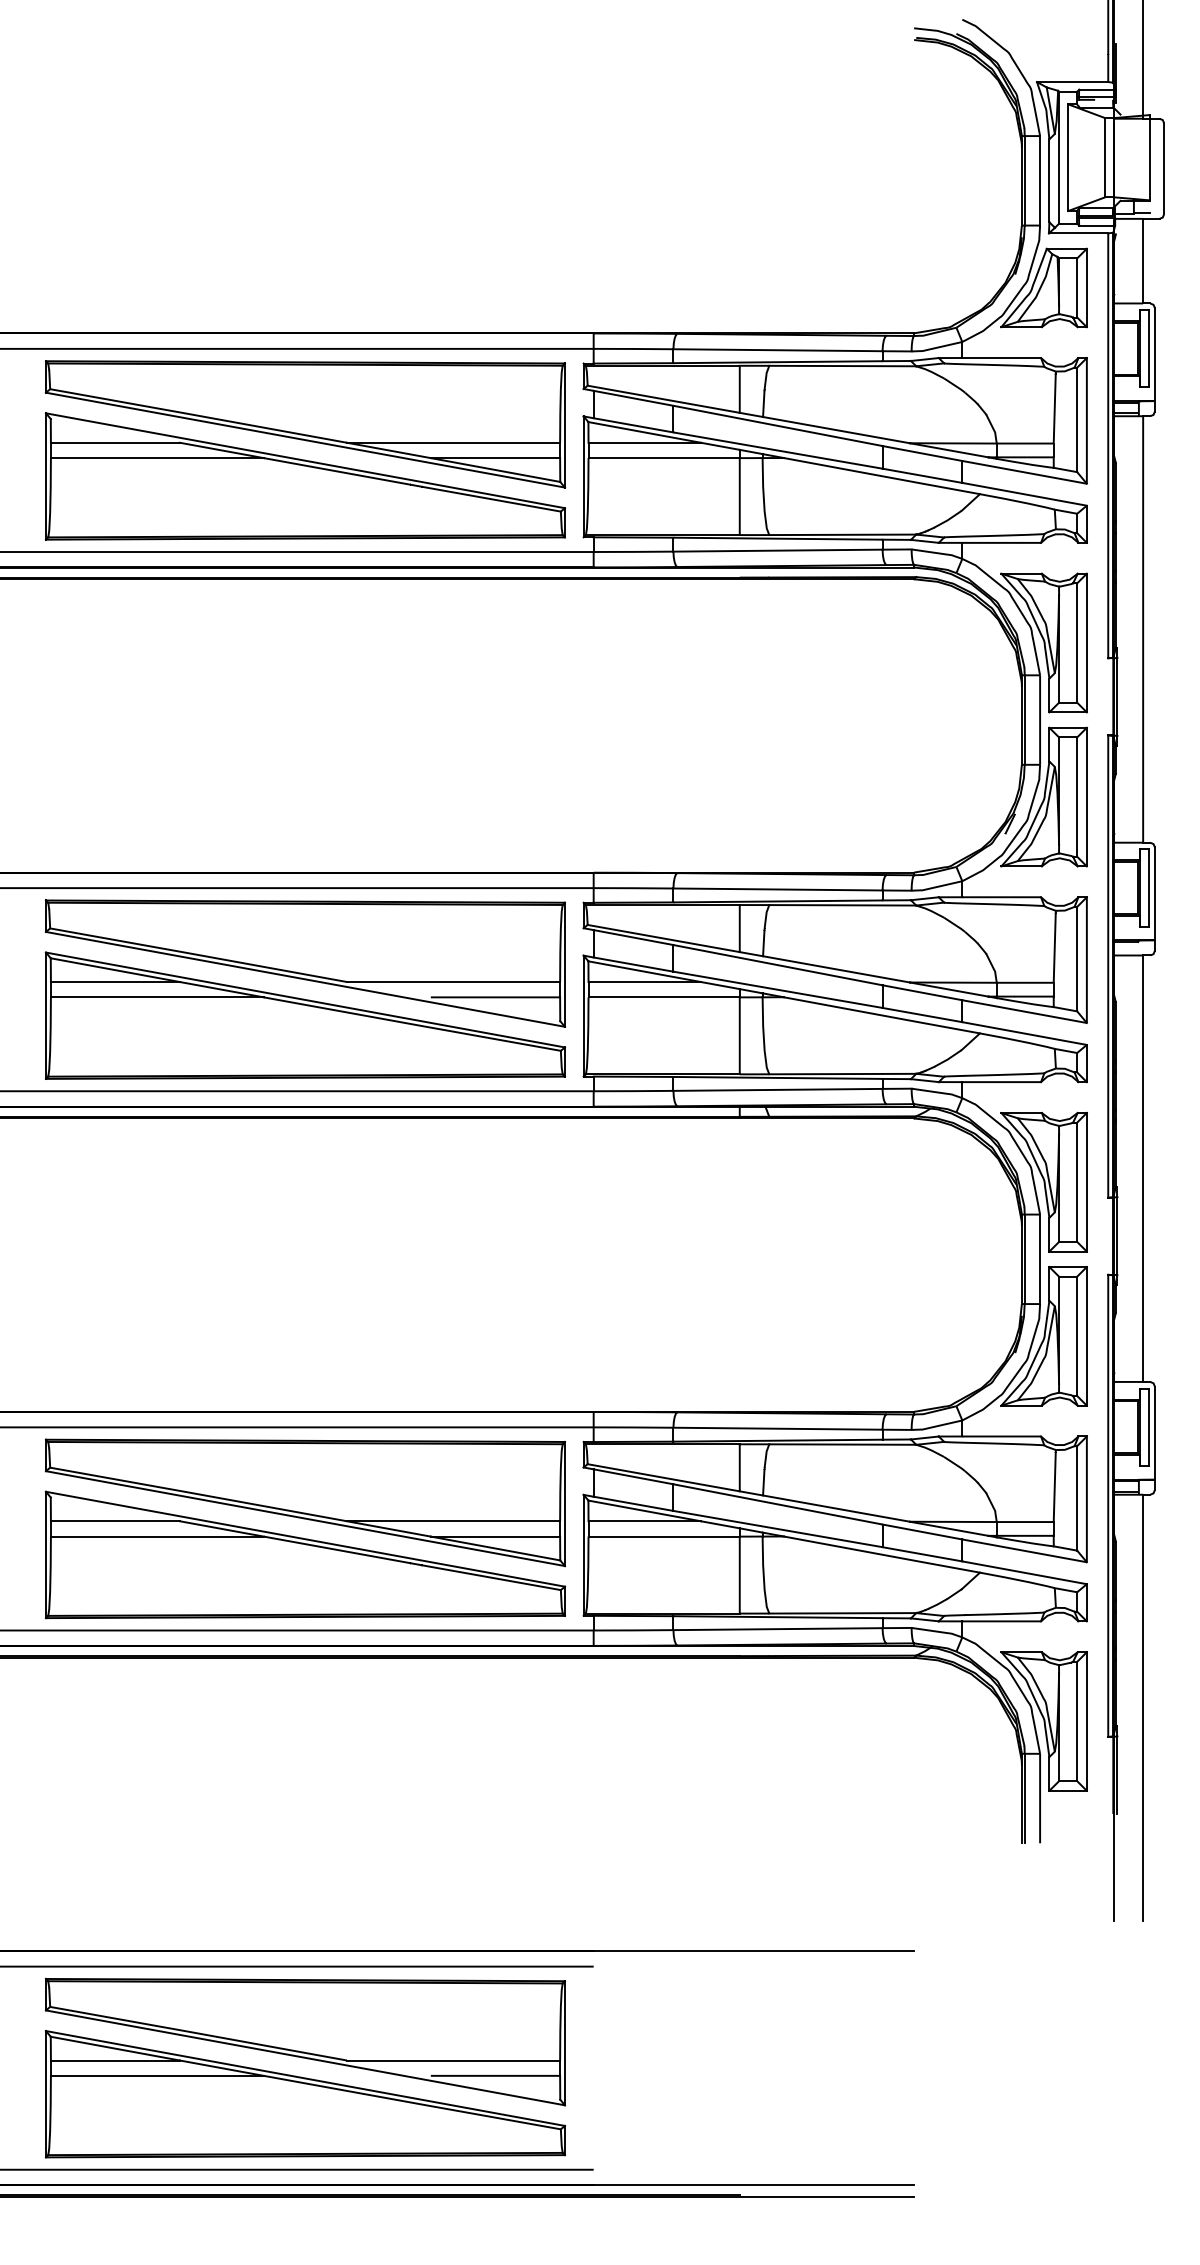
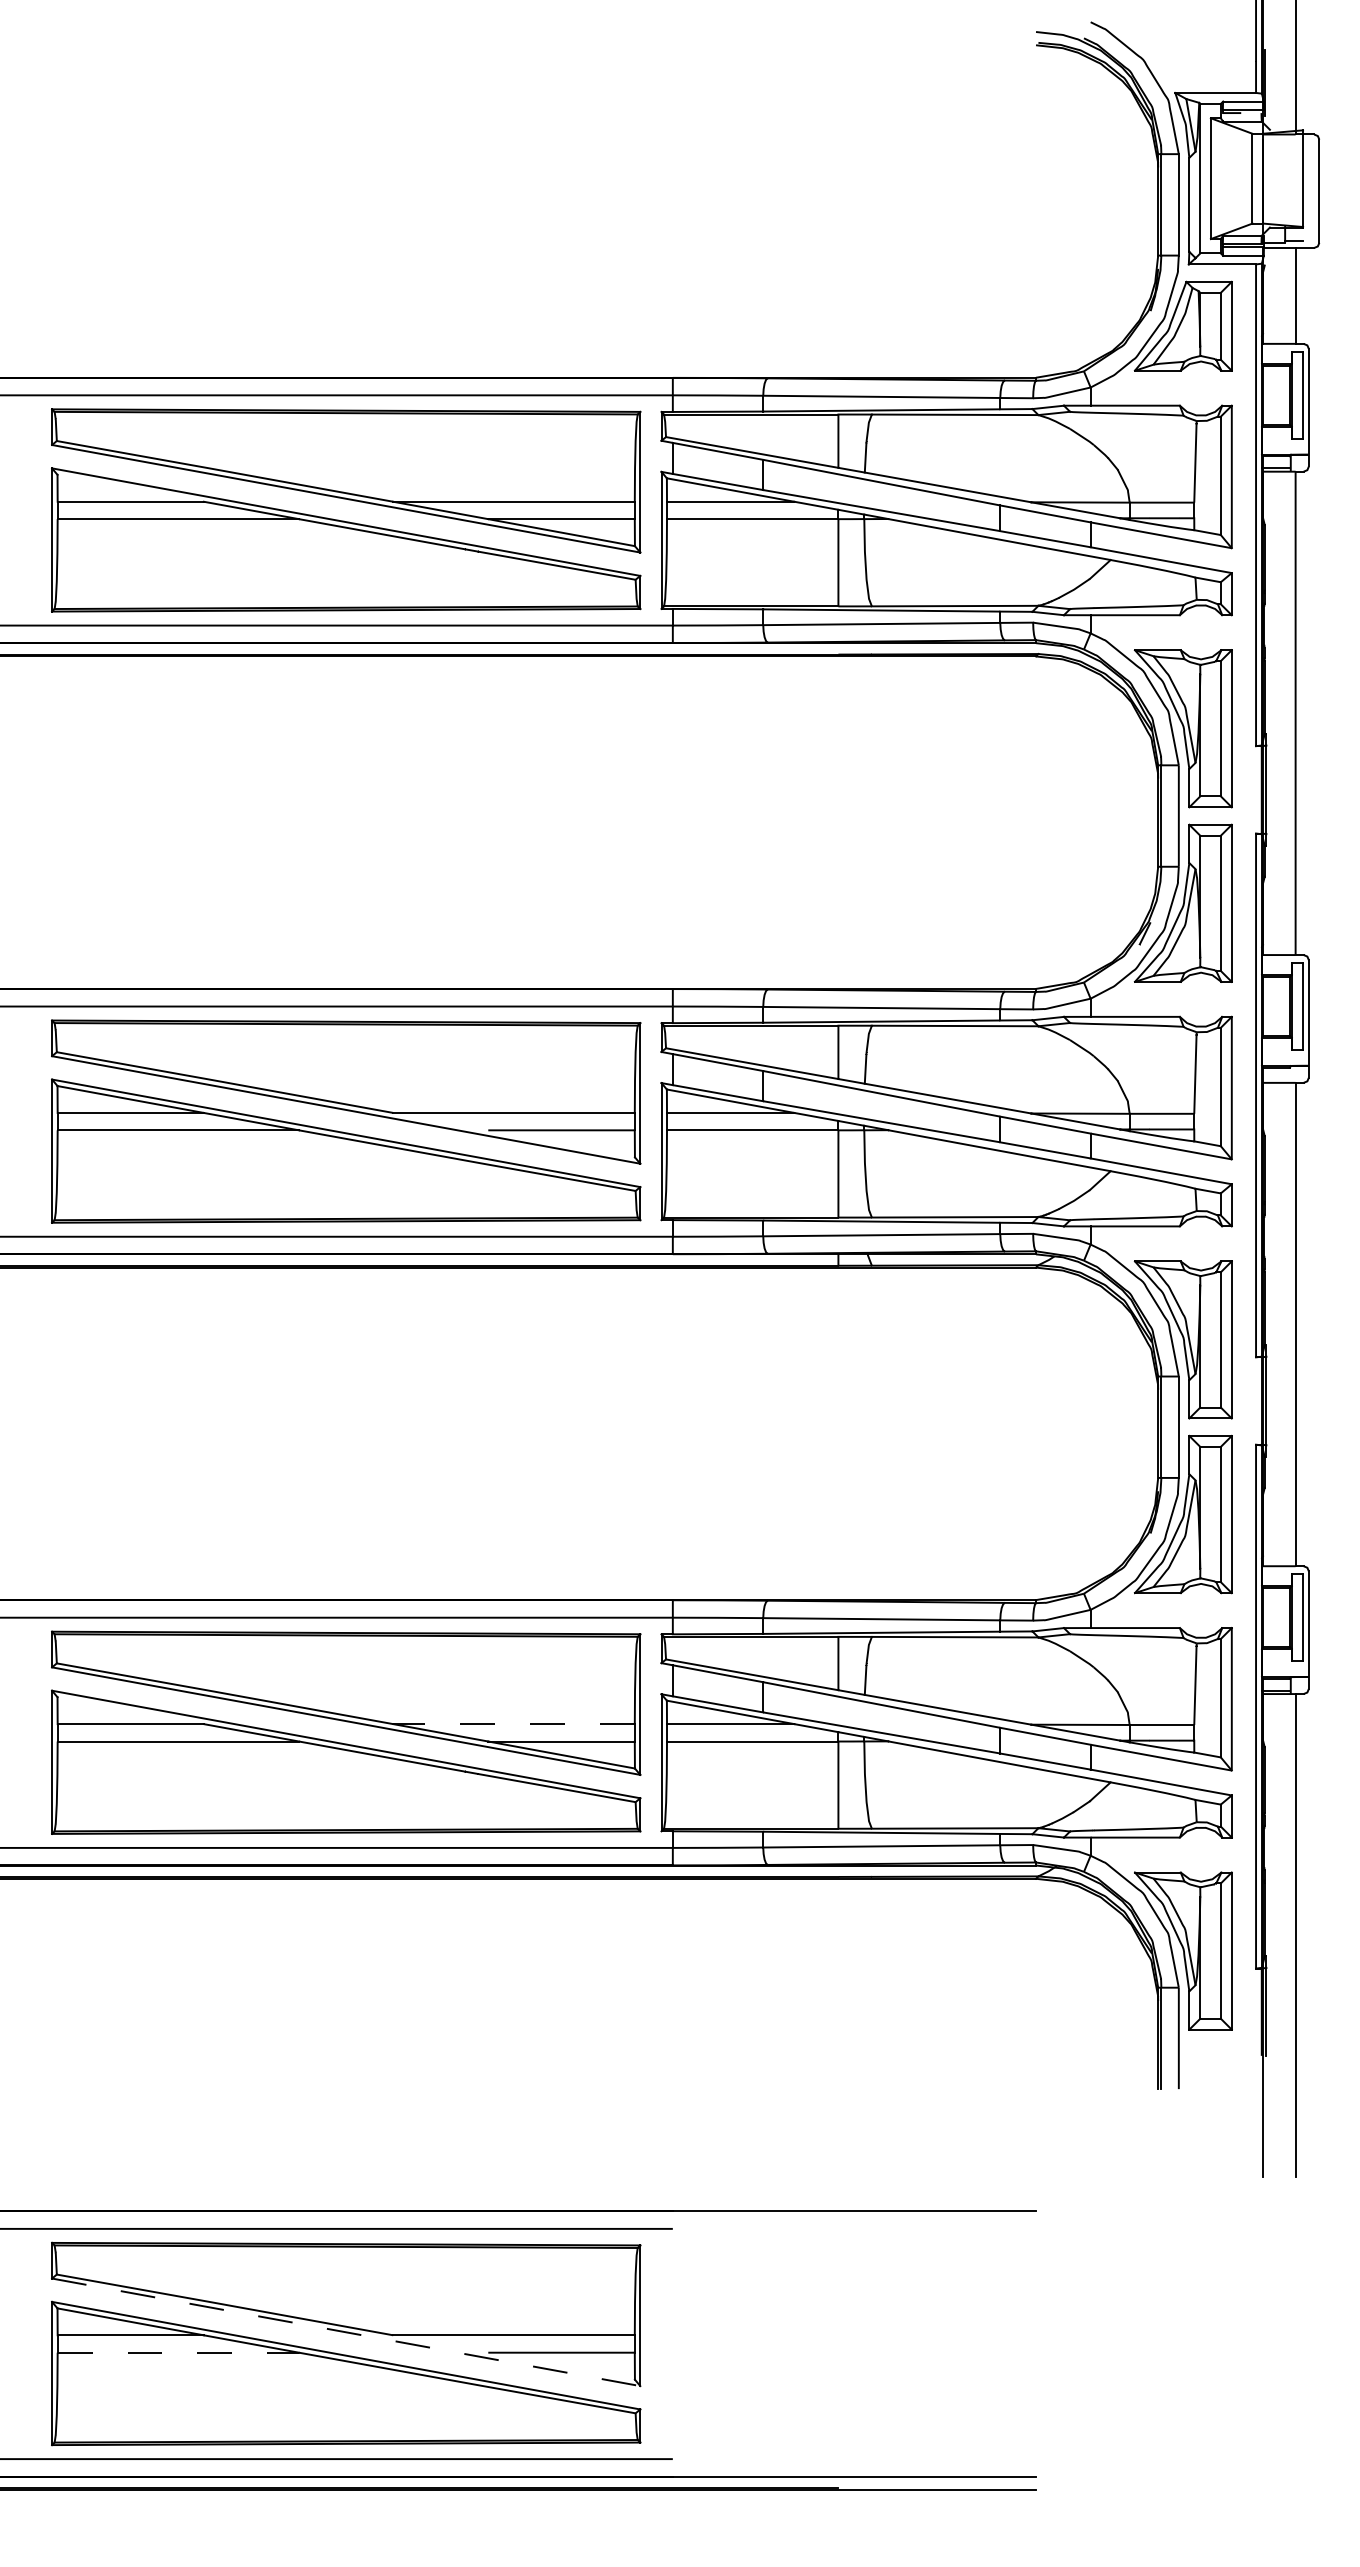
line: (453, 1521) -> (514, 1724), solid -> dashed
line: (305, 2058) -> (346, 2332), solid -> dashed
line: (157, 2075) -> (178, 2352), solid -> dashed

